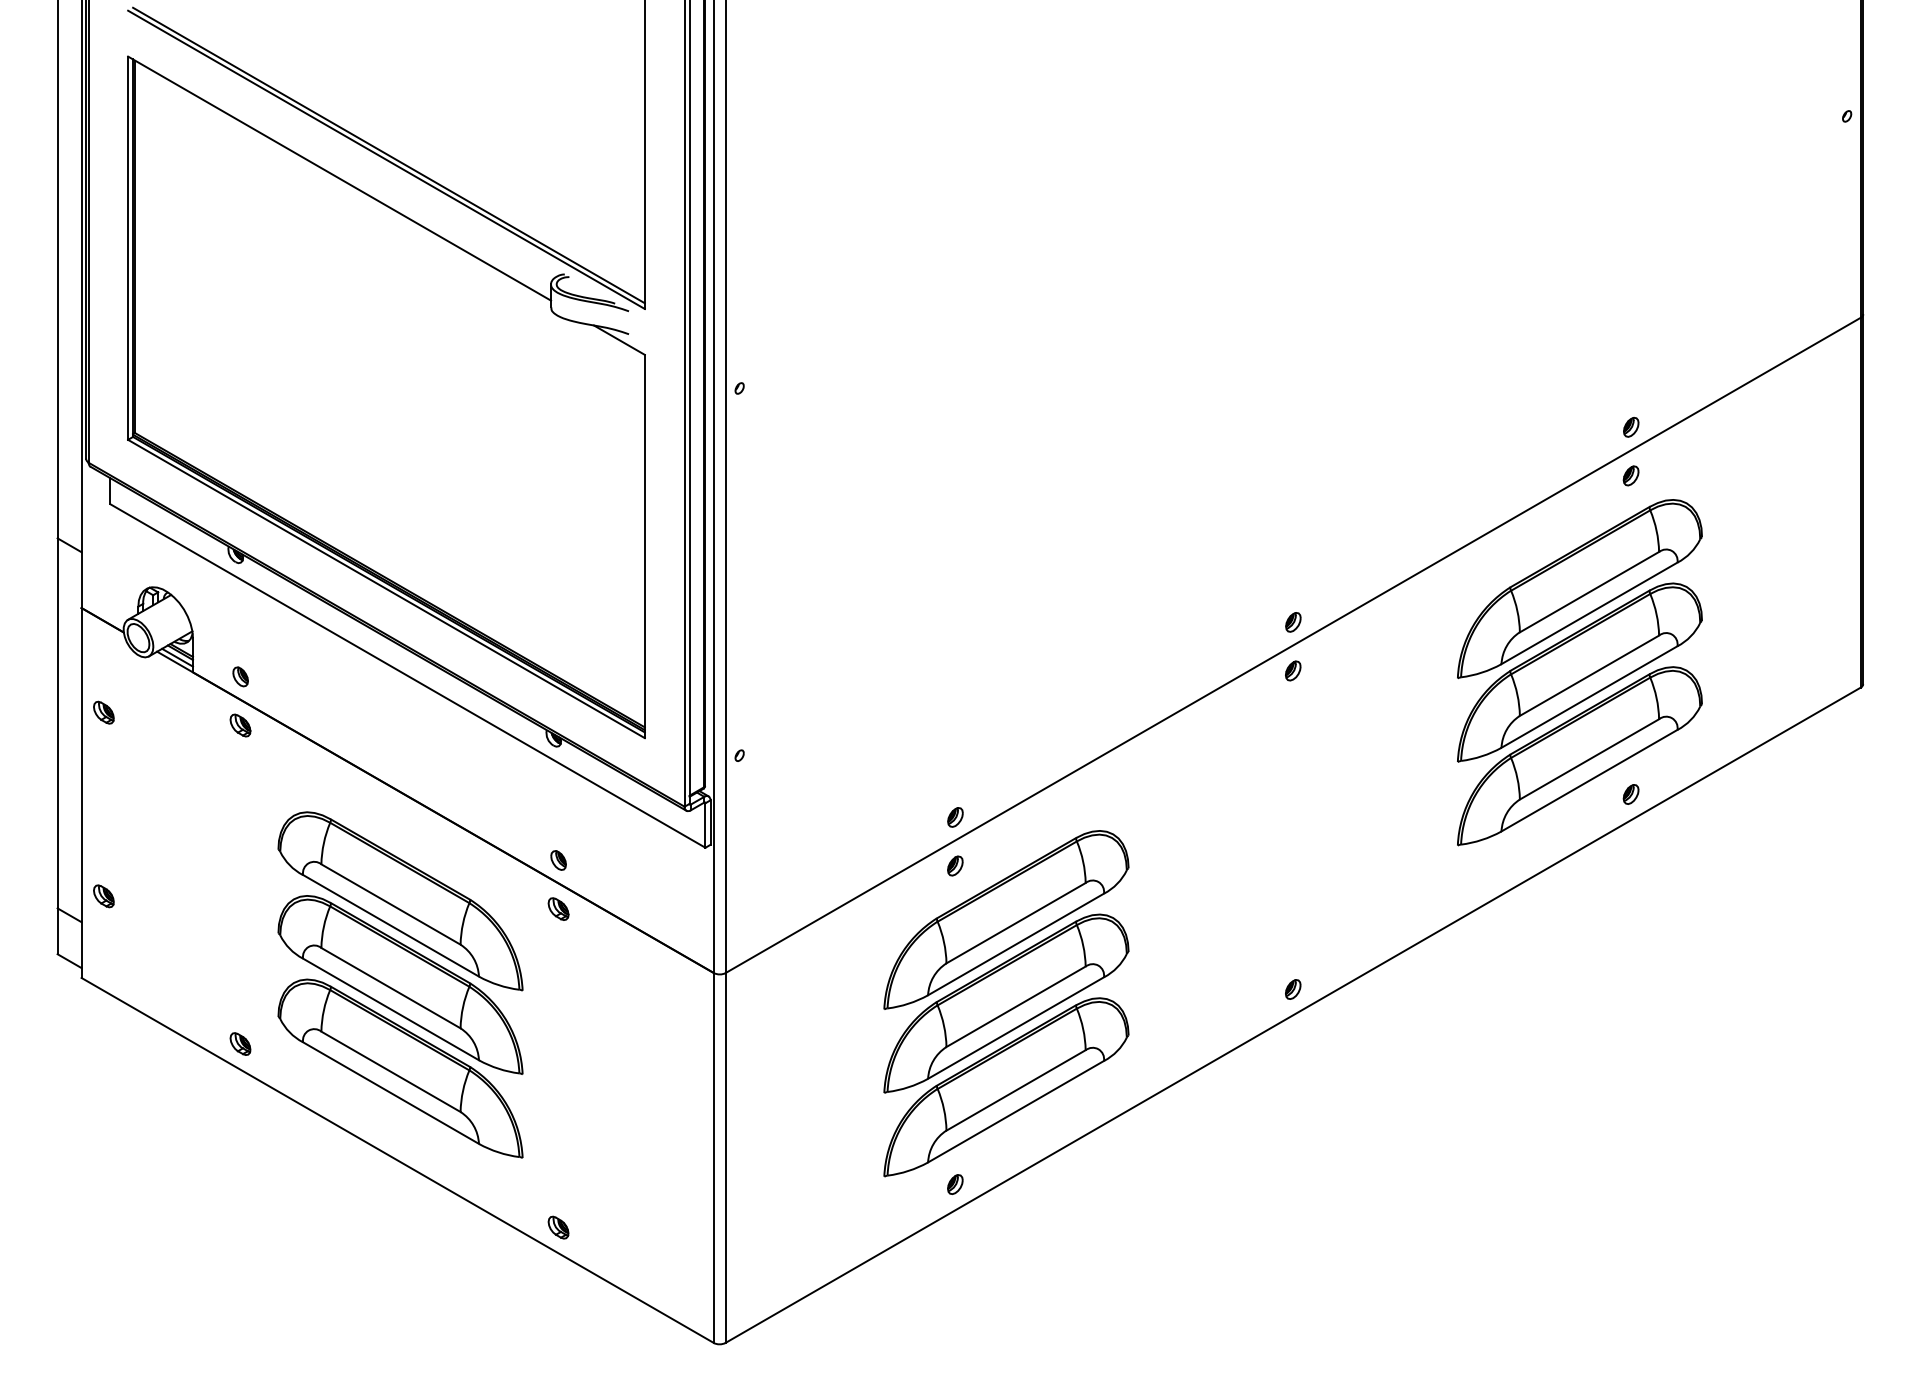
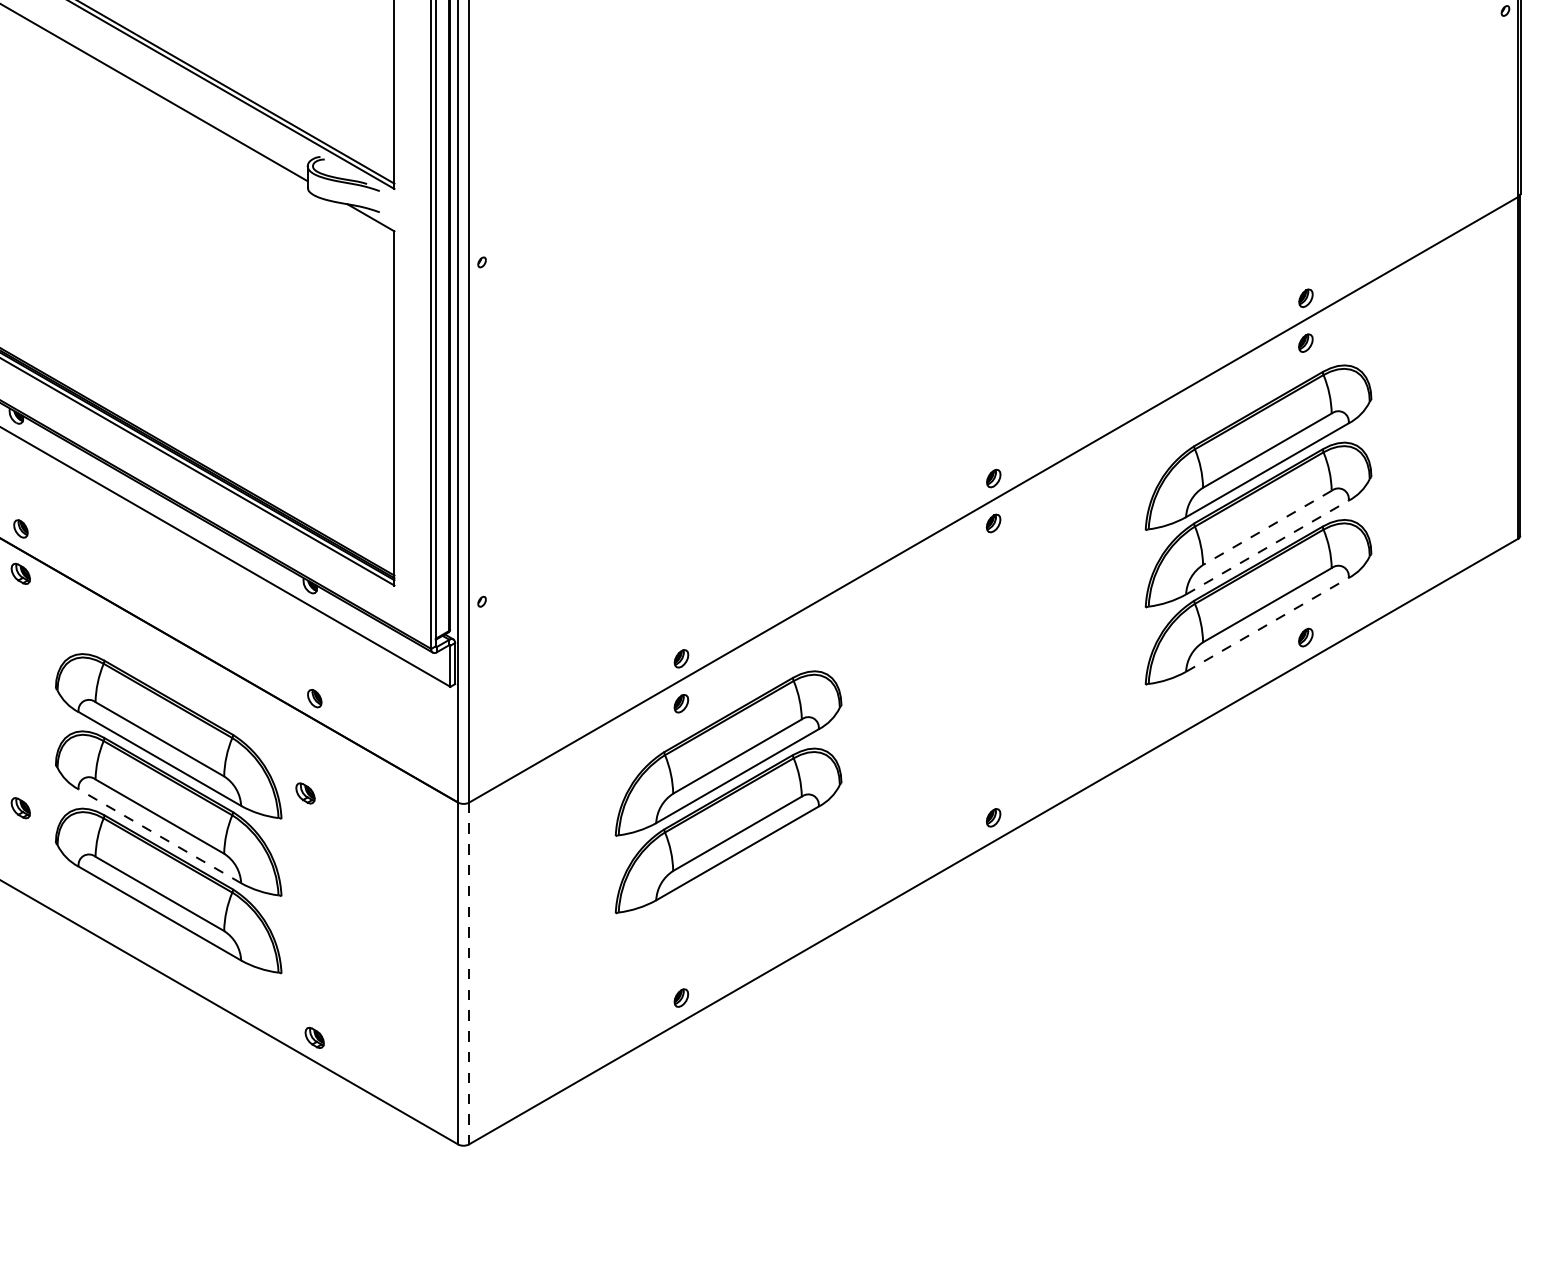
line: (1589, 676) -> (1267, 528), solid -> dashed
line: (1589, 697) -> (1267, 547), solid -> dashed
line: (1589, 780) -> (1267, 624), solid -> dashed
part: (558, 908) -> (305, 792), moved
line: (391, 1009) -> (160, 836), solid -> dashed
part: (240, 1043) -> (20, 807), moved
part: (1006, 1087) -> (728, 908), removed
line: (725, 1157) -> (468, 973), solid -> dashed

